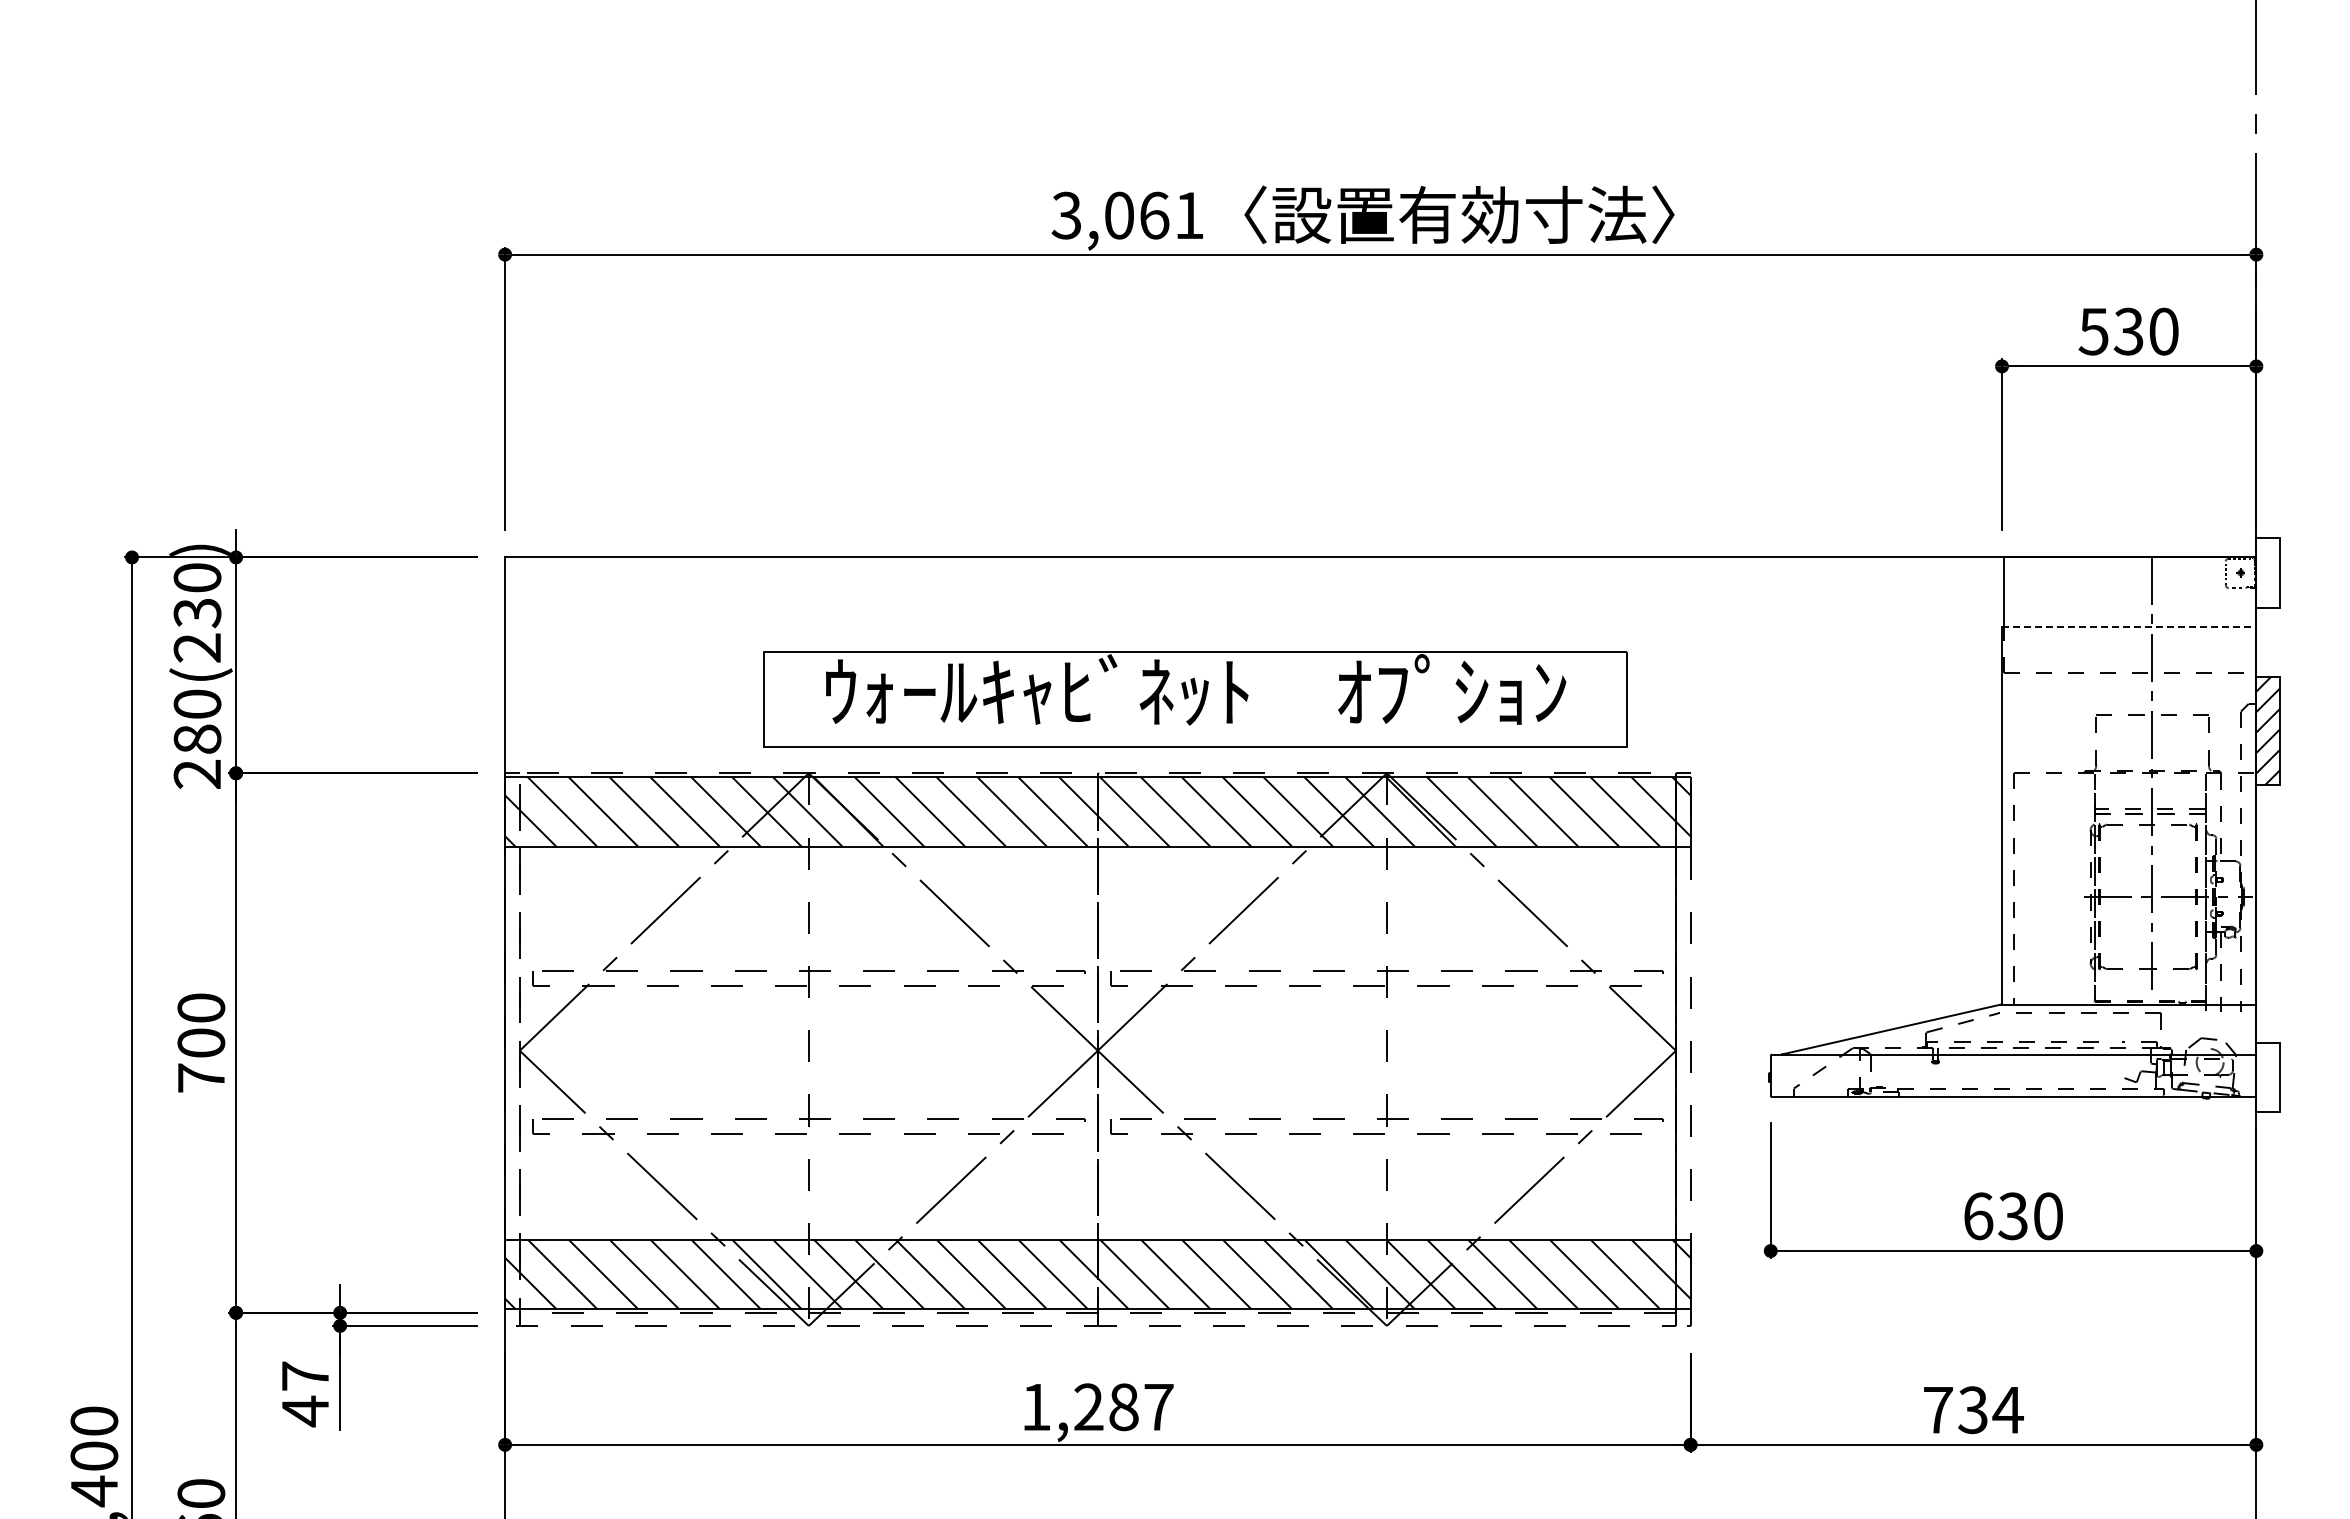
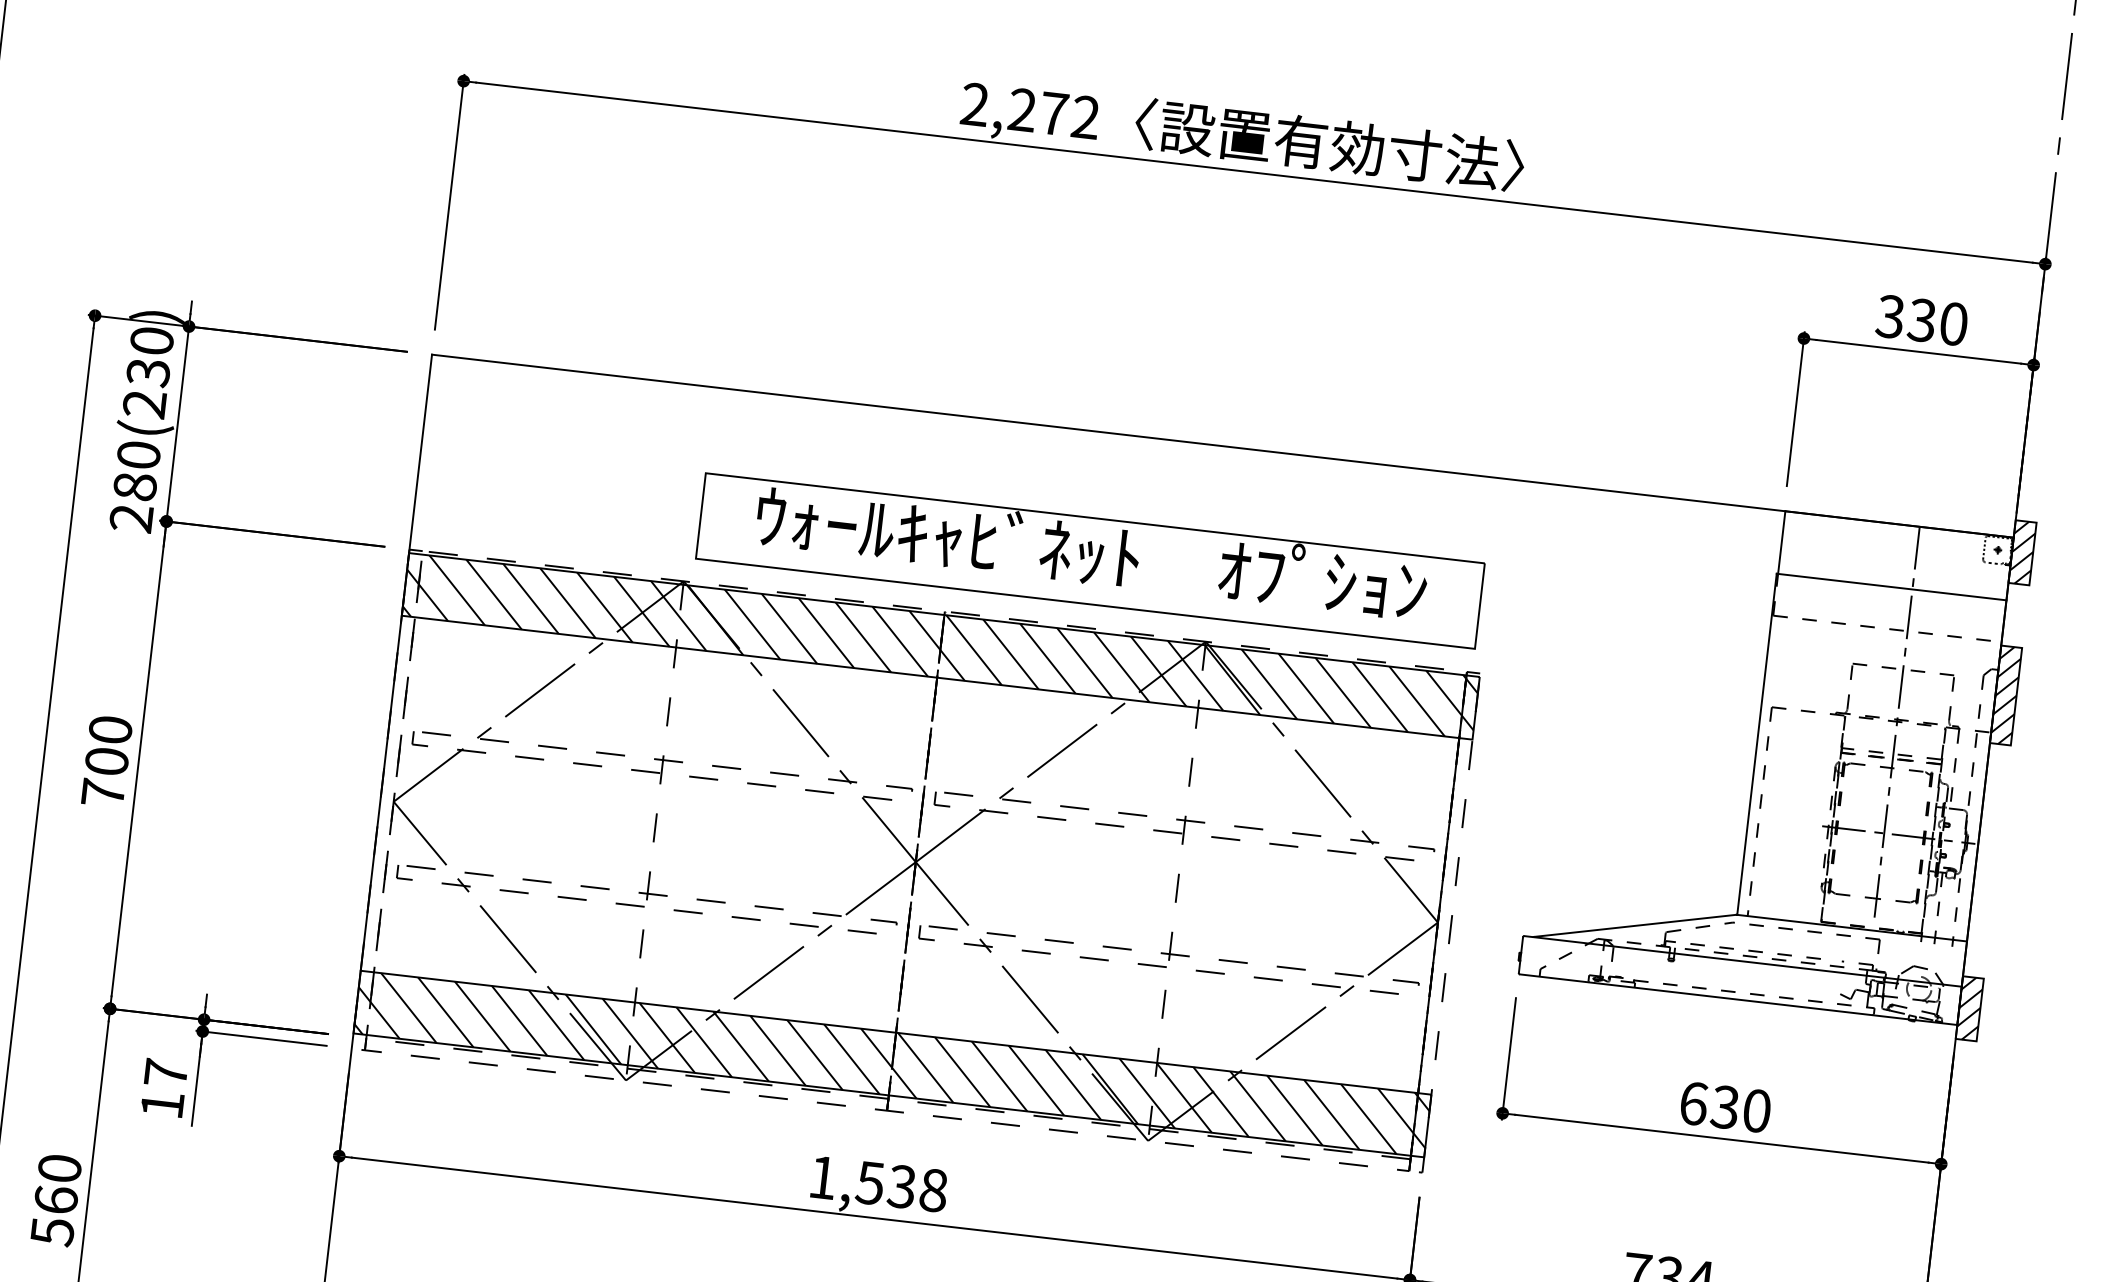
text: (1127, 215) -> (1029, 110), 3,061 -> 2,272
text: (2093, 331) -> (1890, 316), 530 -> 330
hatch: (2267, 572) -> (2022, 552), added
line: (2129, 626) -> (1891, 586), dashed -> solid
part: (1195, 699) -> (1090, 560), moved
hatch: (2267, 1077) -> (1969, 1008), added
text: (1123, 1407) -> (901, 1187), 1,287 -> 1,538
text: (305, 1411) -> (162, 1105), 47 -> 17

